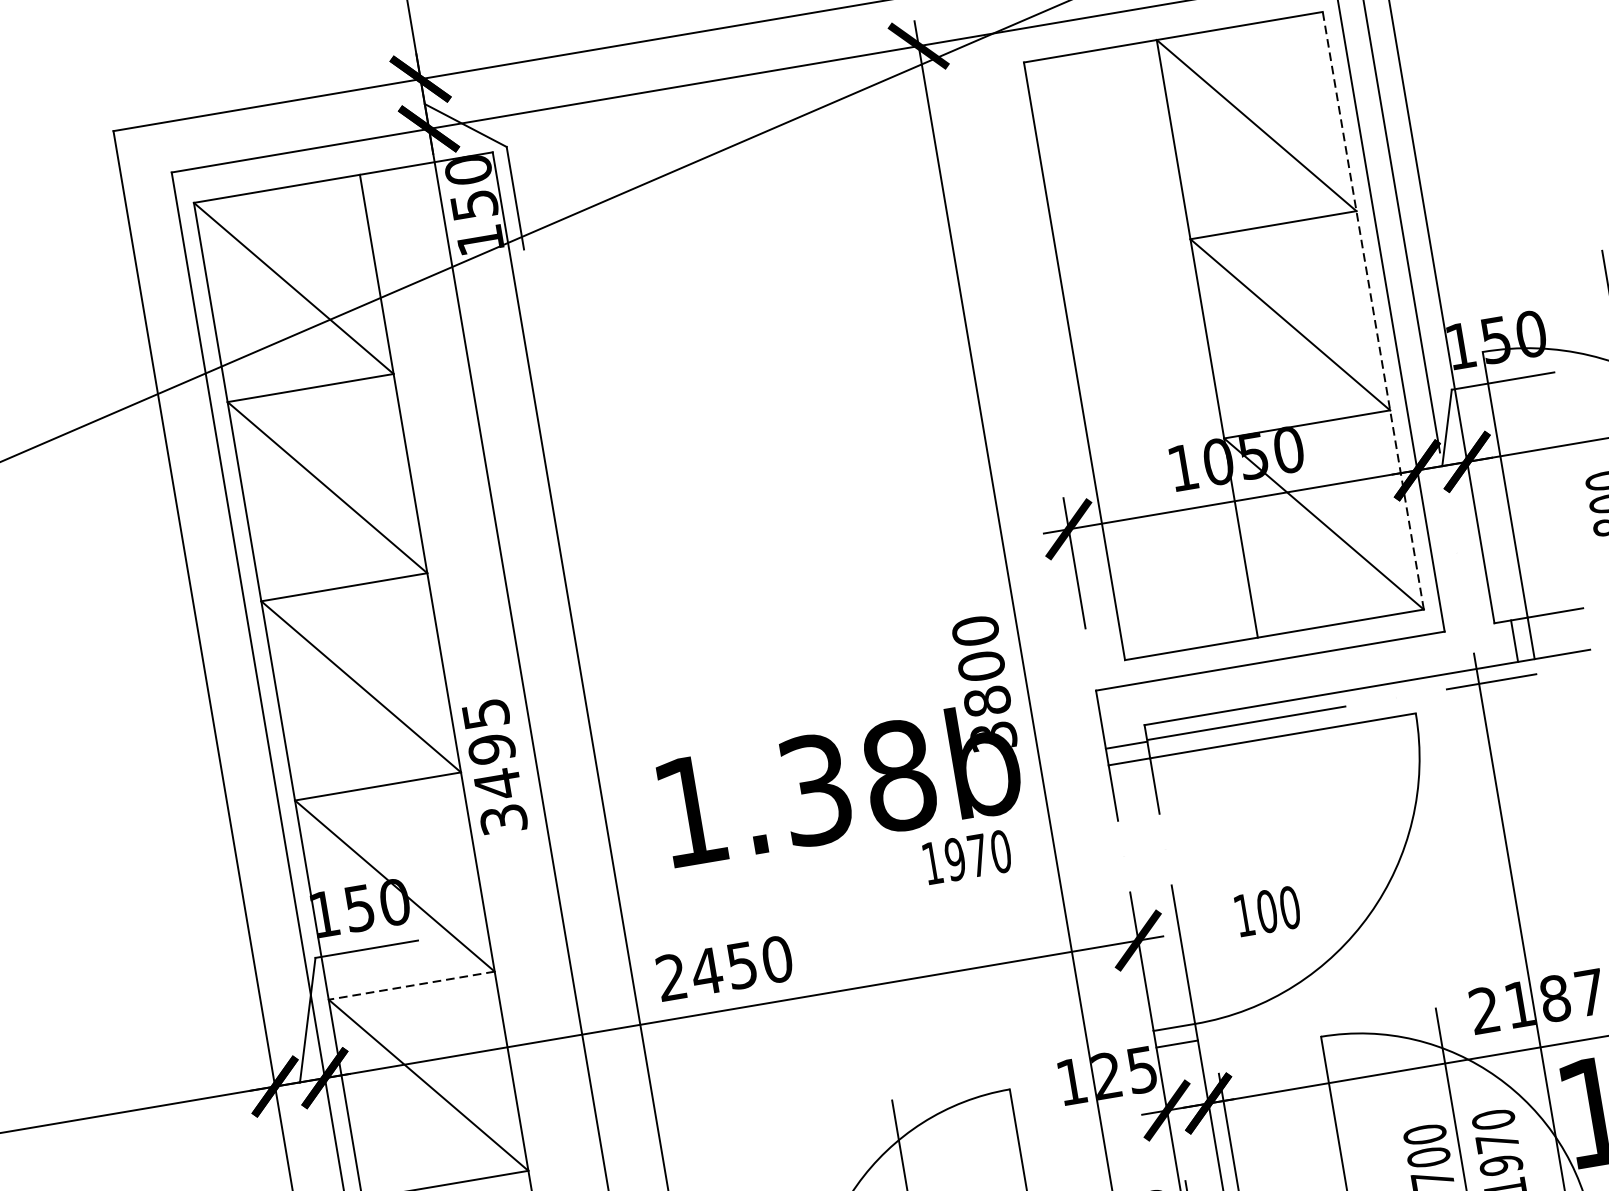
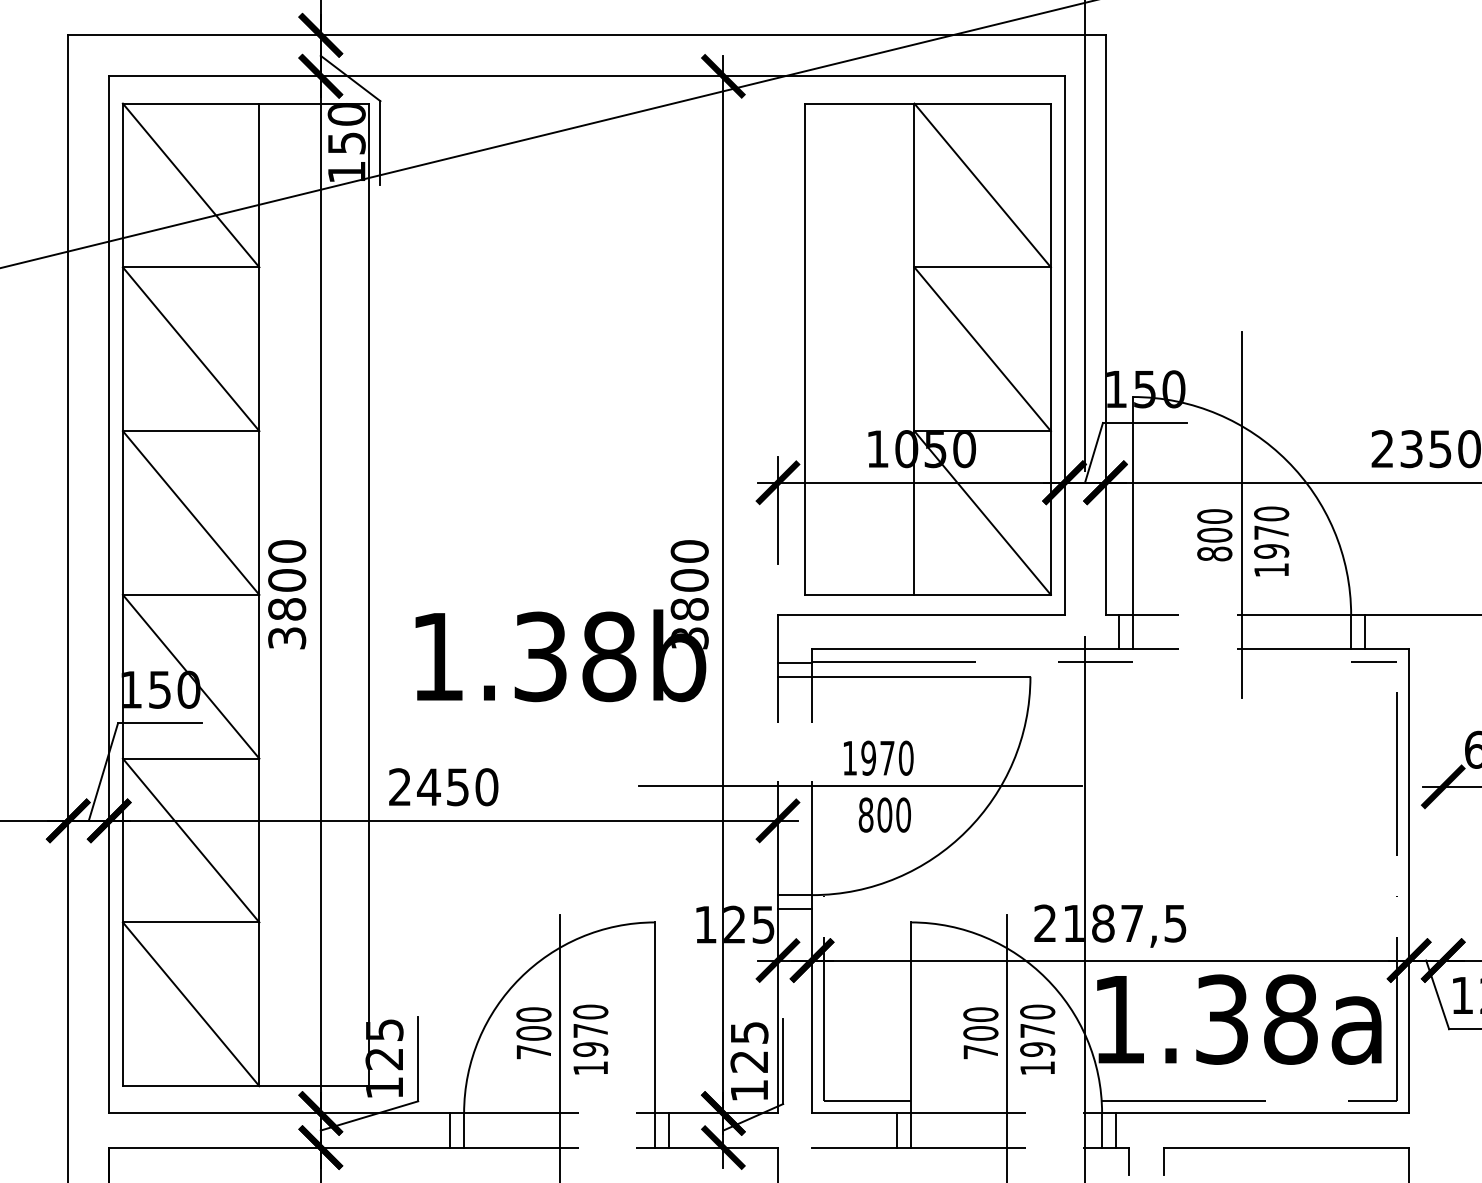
line: (1372, 311) -> (1050, 349), dashed -> solid
text: (492, 749) -> (287, 580), 3495 -> 3800
text: (967, 856) -> (878, 757), moved
line: (1231, 880) -> (860, 785), added
text: (1243, 914) -> (865, 814), 100 -> 800
line: (410, 985) -> (190, 758), dashed -> solid

